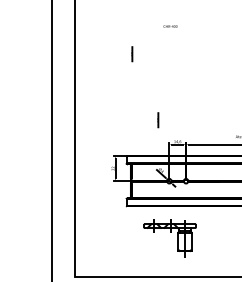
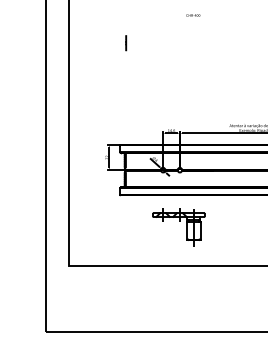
text: (170, 26) -> (193, 15), moved
line: (158, 120) -> (152, 109), removed
part: (170, 232) -> (179, 221), moved

